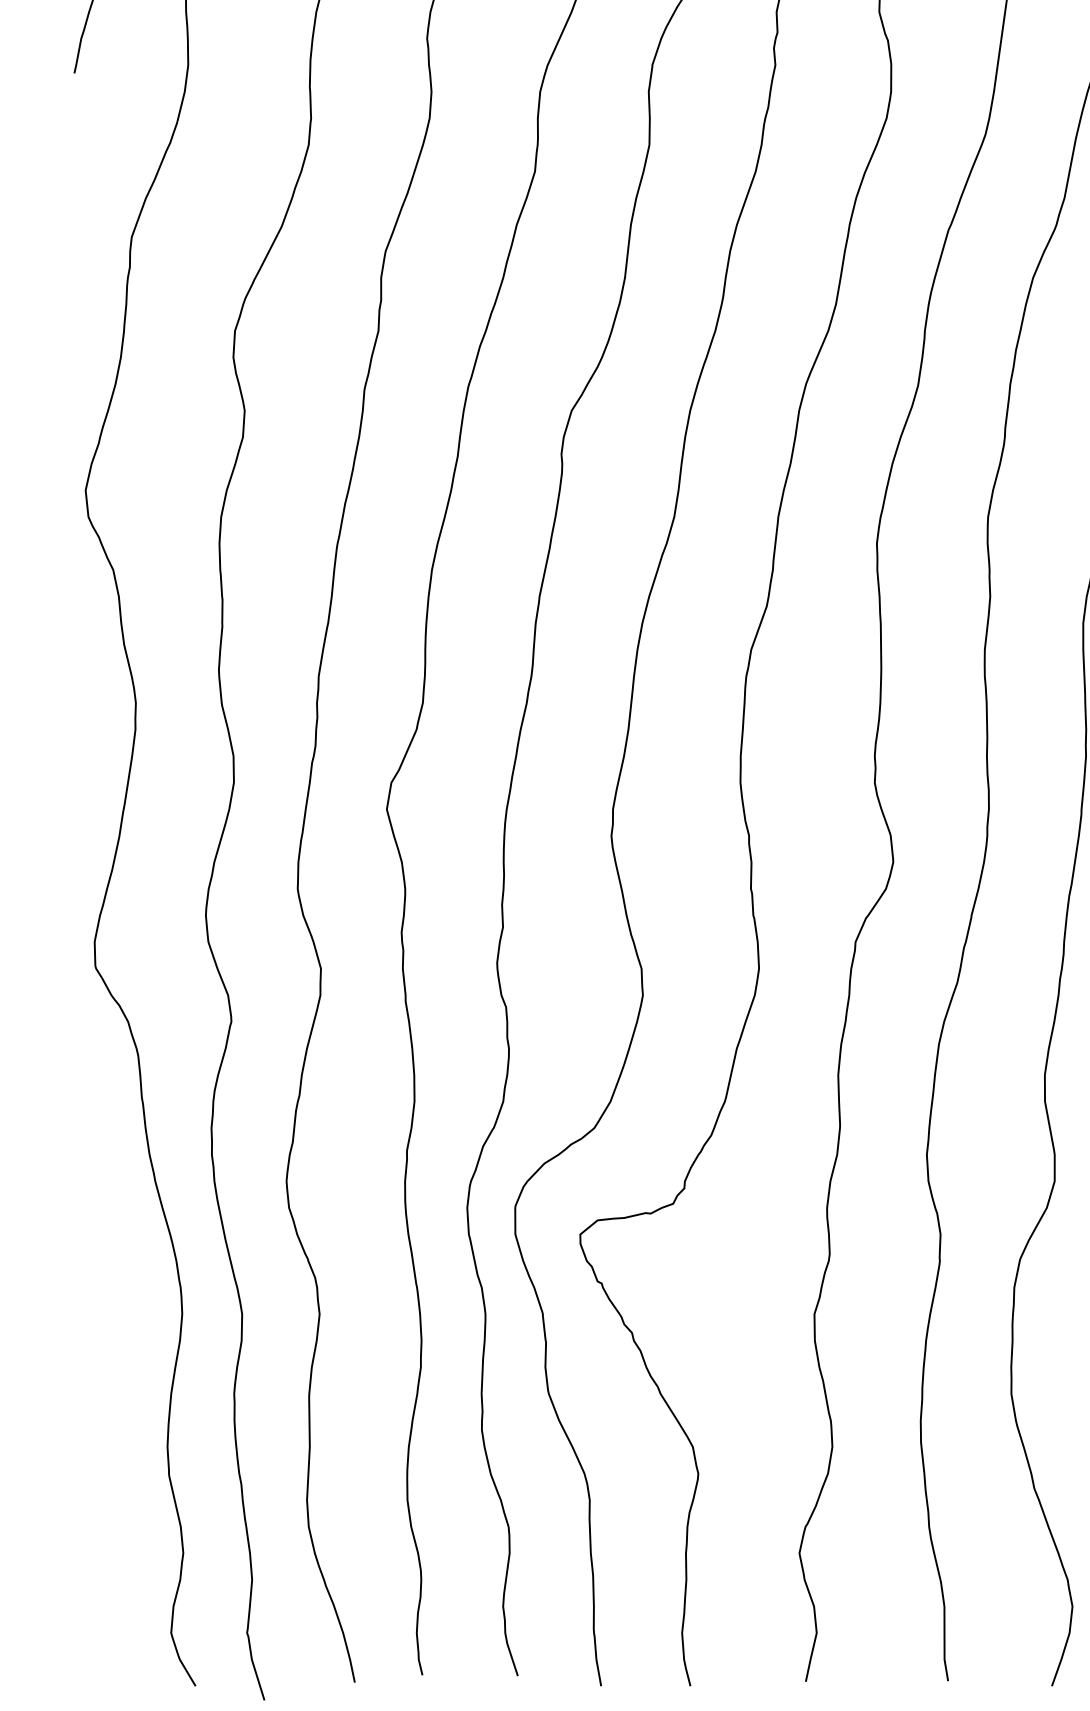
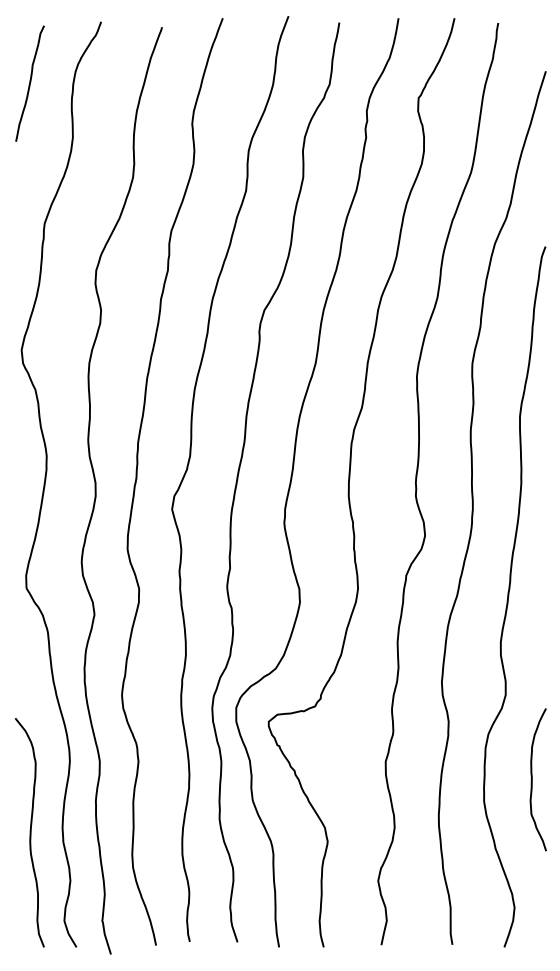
curve: (101, 1456) -> (29, 832), added

